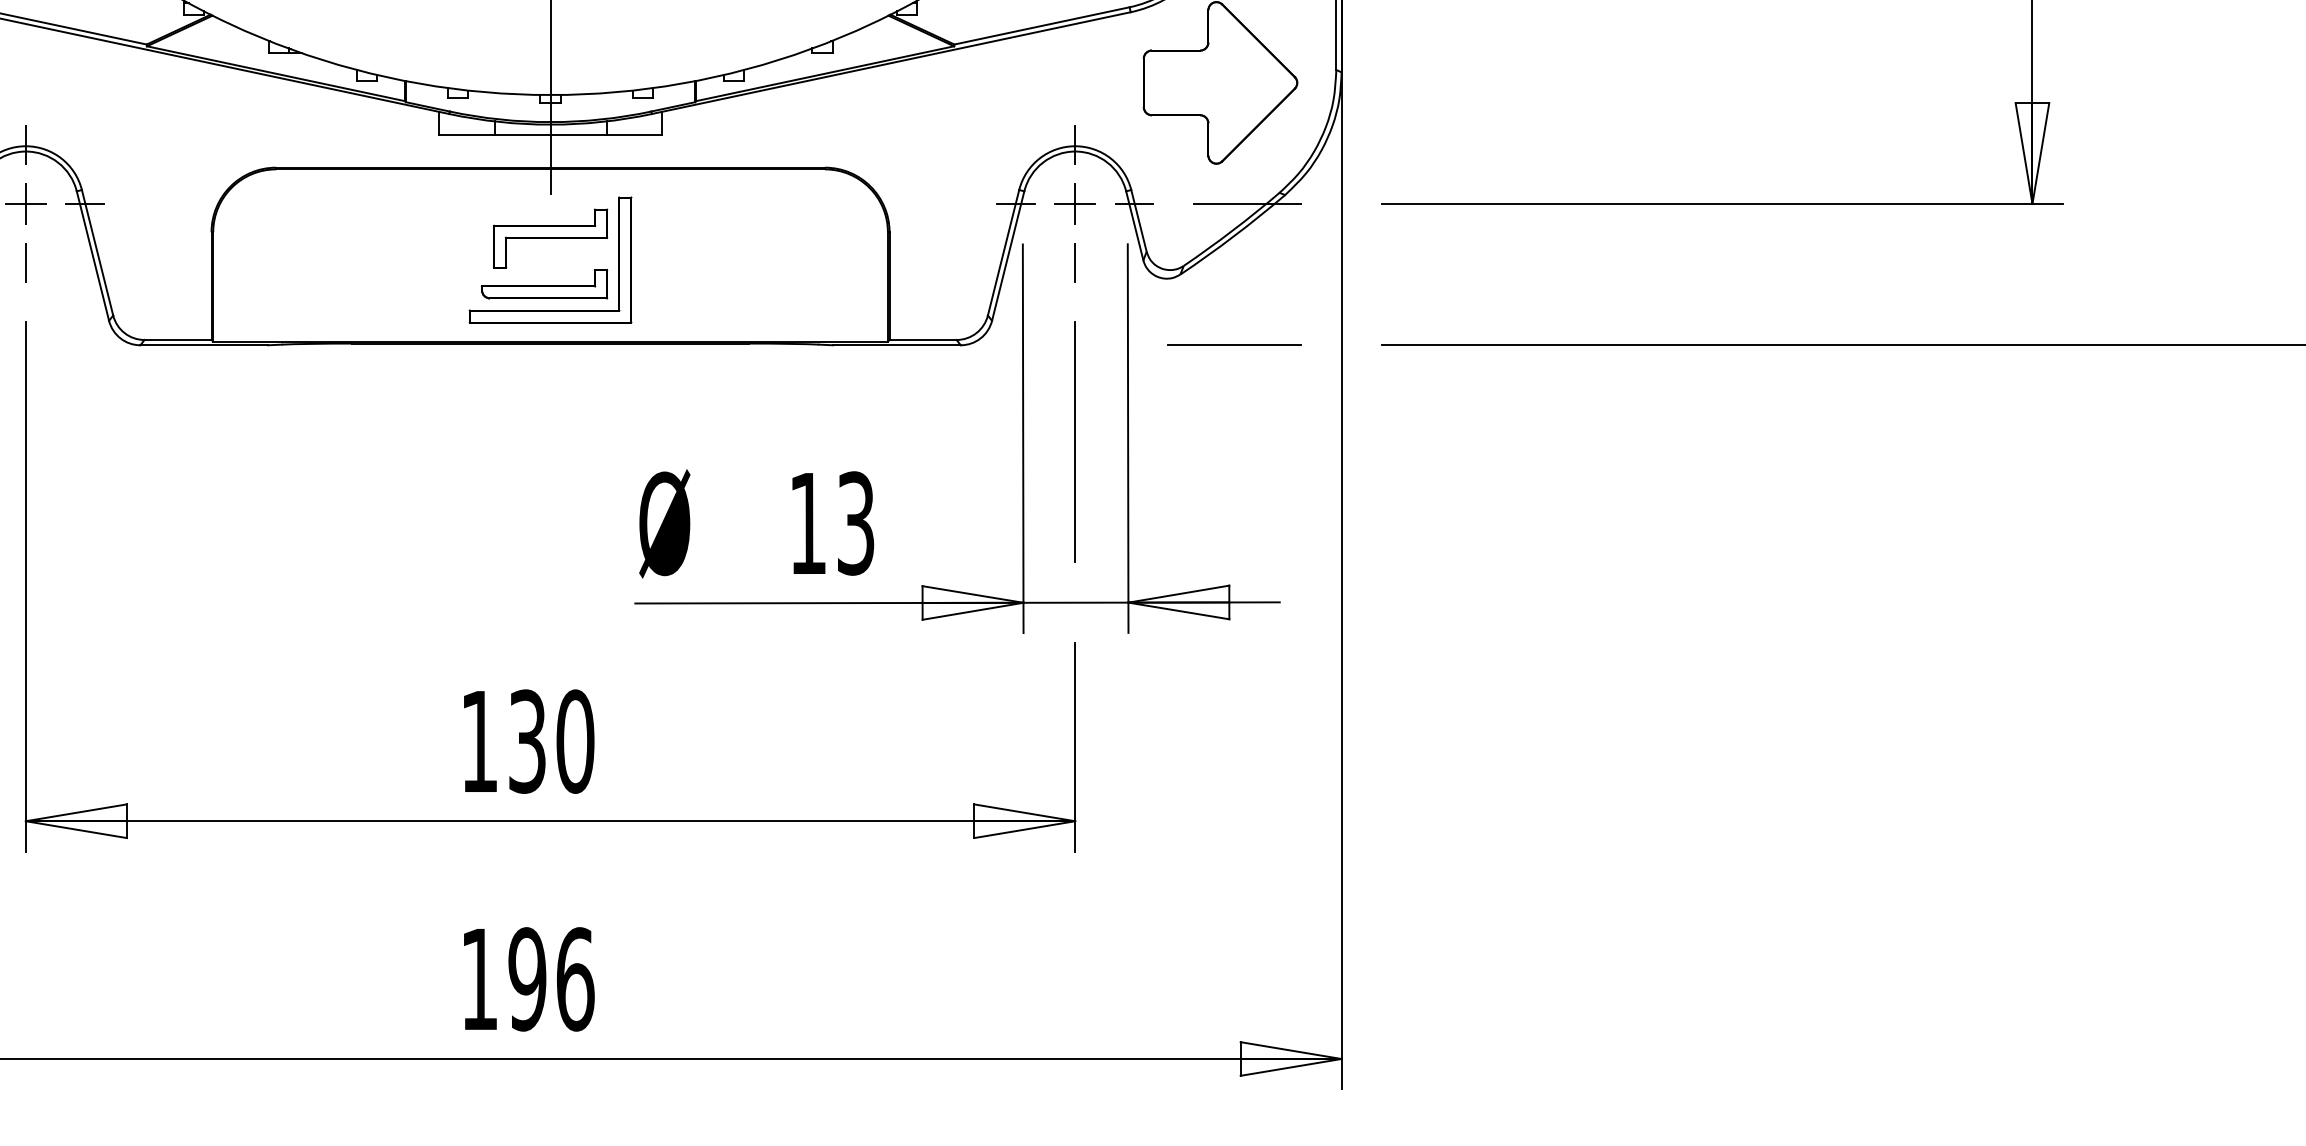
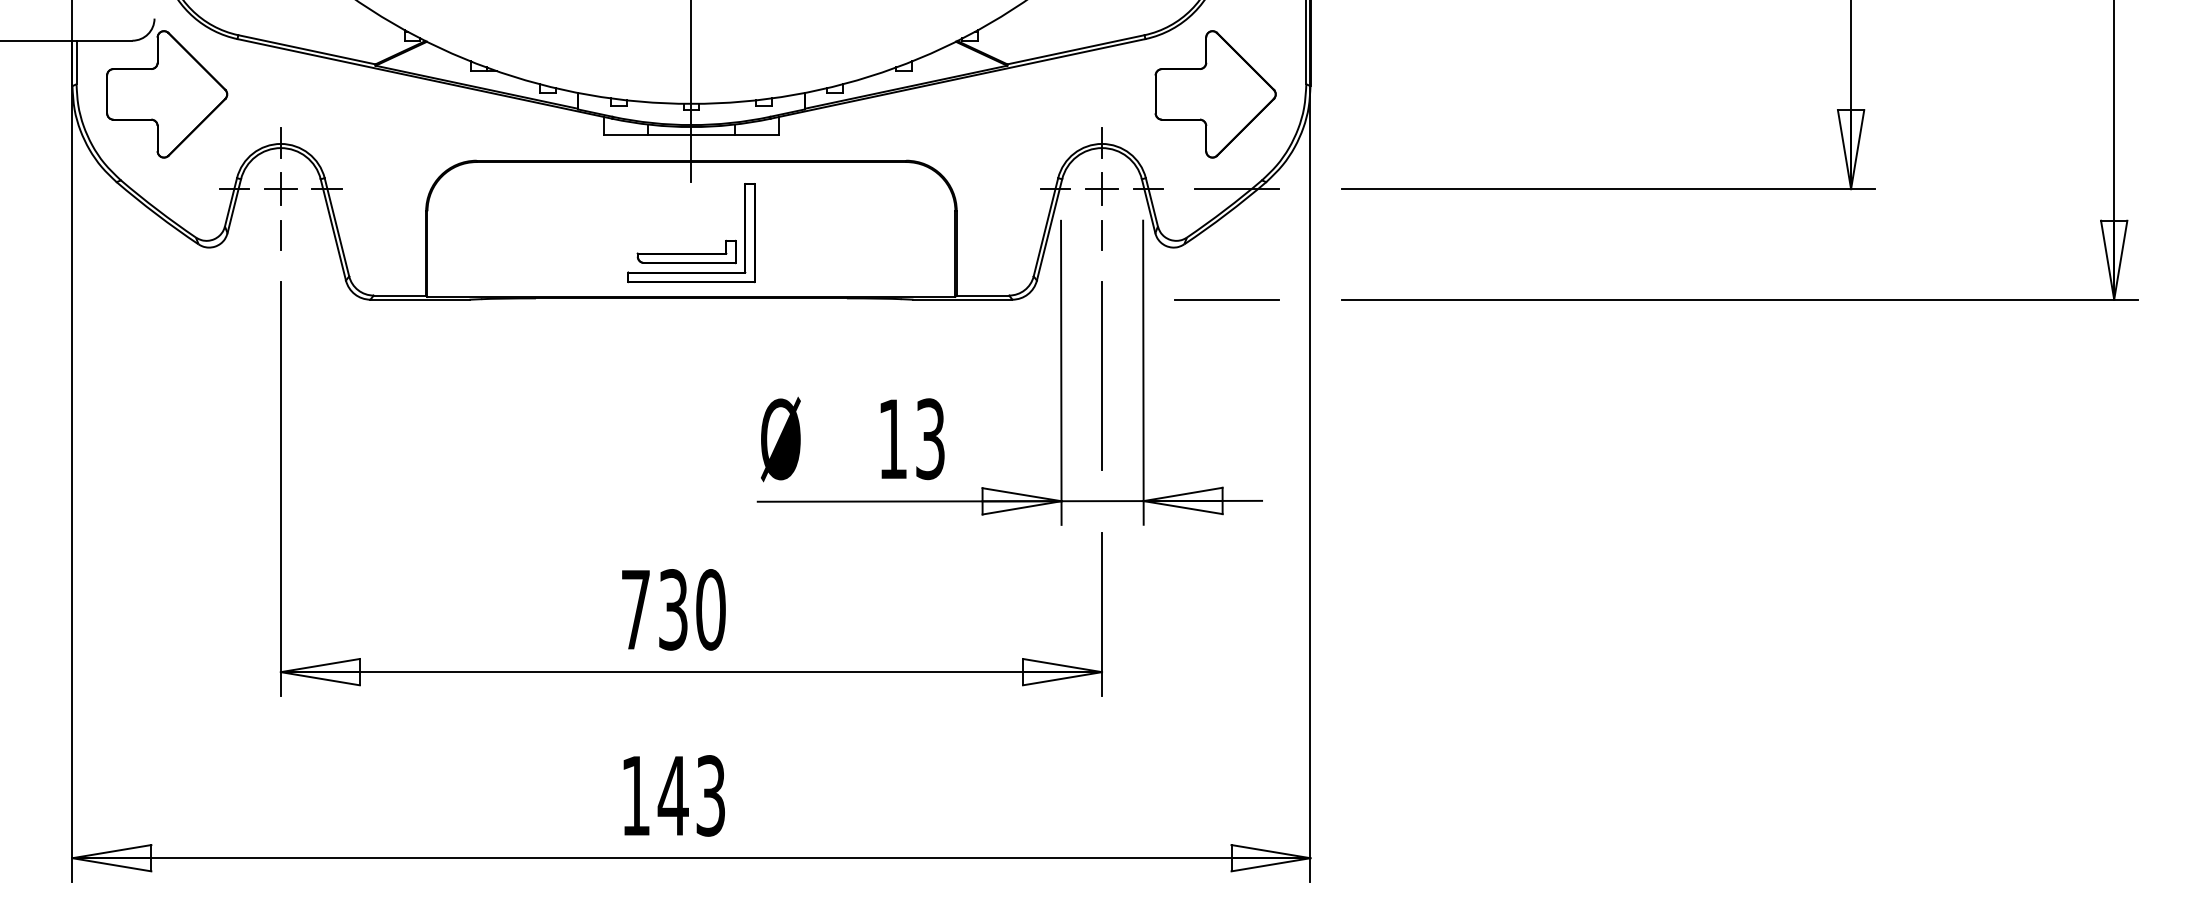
part: (550, 238) -> (691, 216), removed
text: (479, 741) -> (635, 609), 130 -> 730
text: (550, 978) -> (691, 795), 196 -> 143

